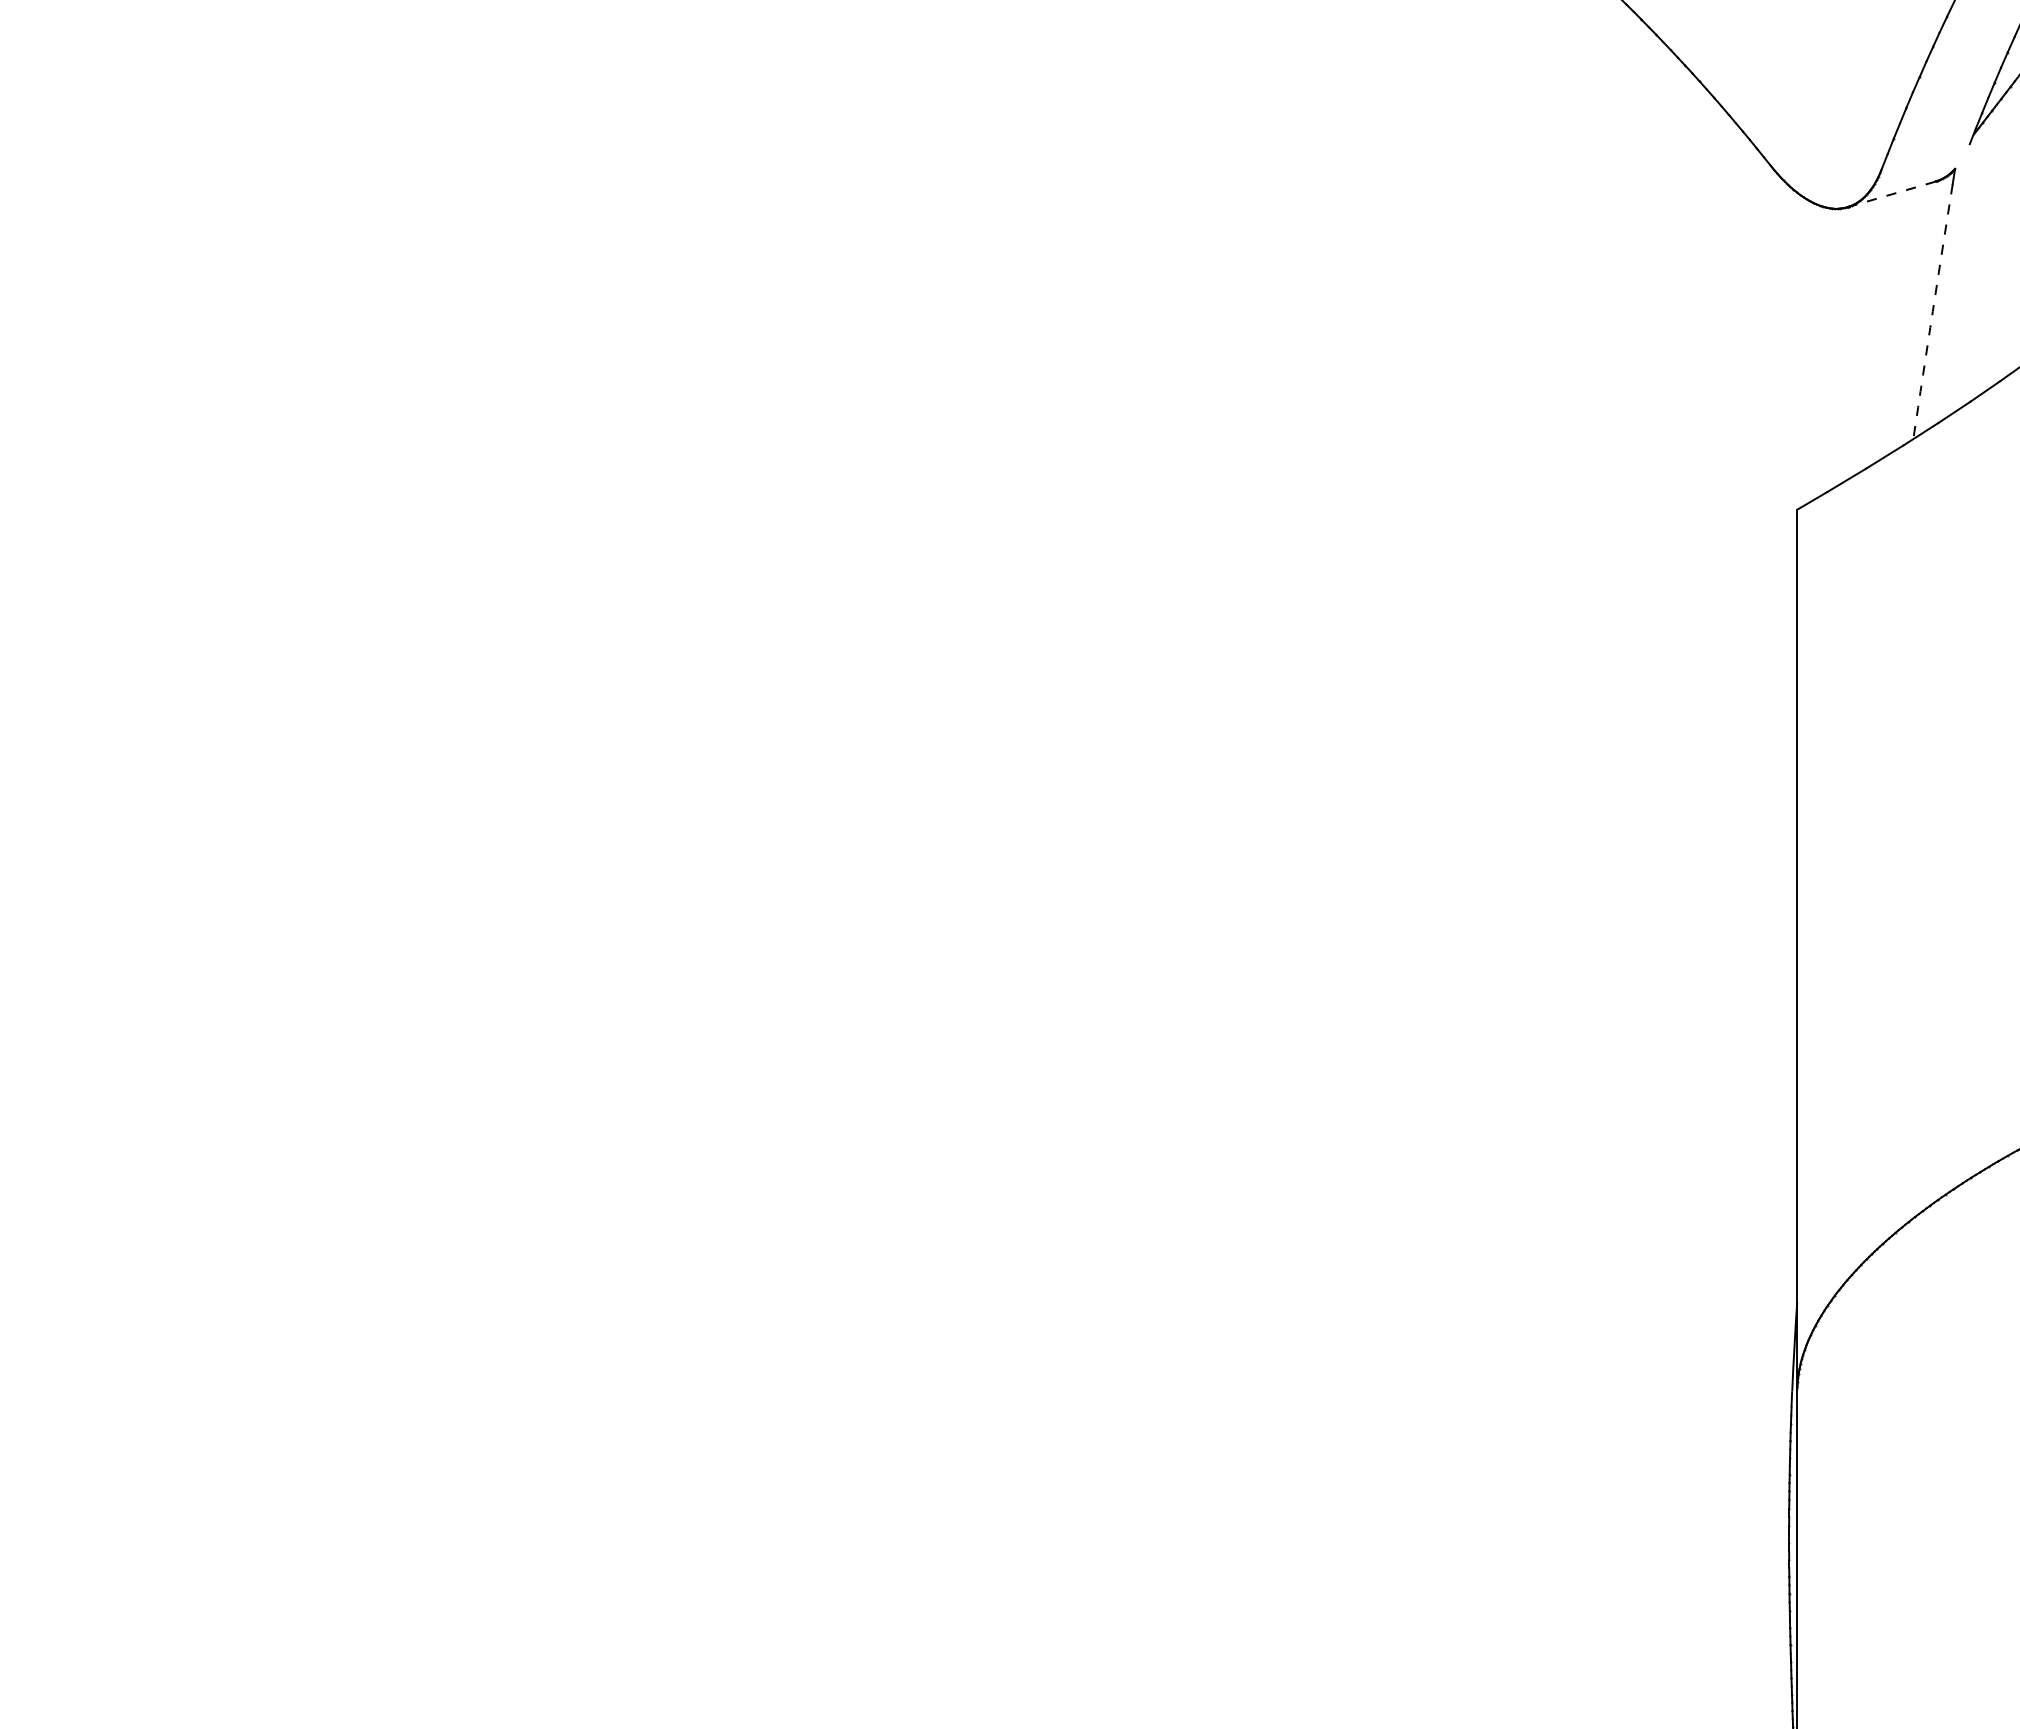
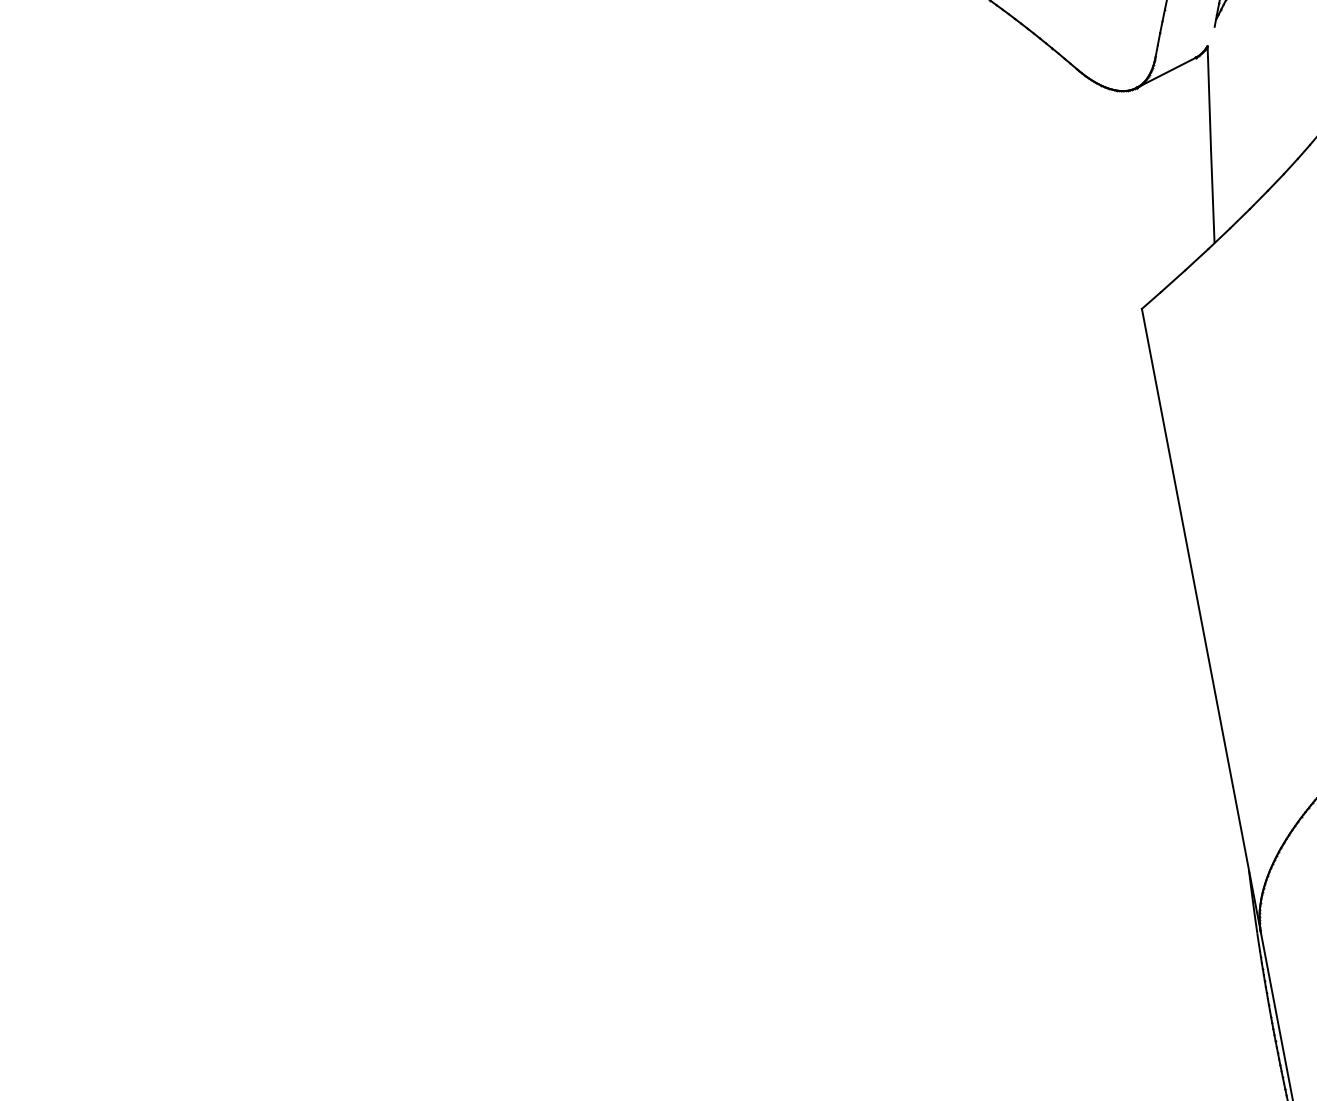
line: (1891, 194) -> (1166, 73), dashed -> solid
arc: (1932, 311) -> (1210, 150), dashed -> solid

